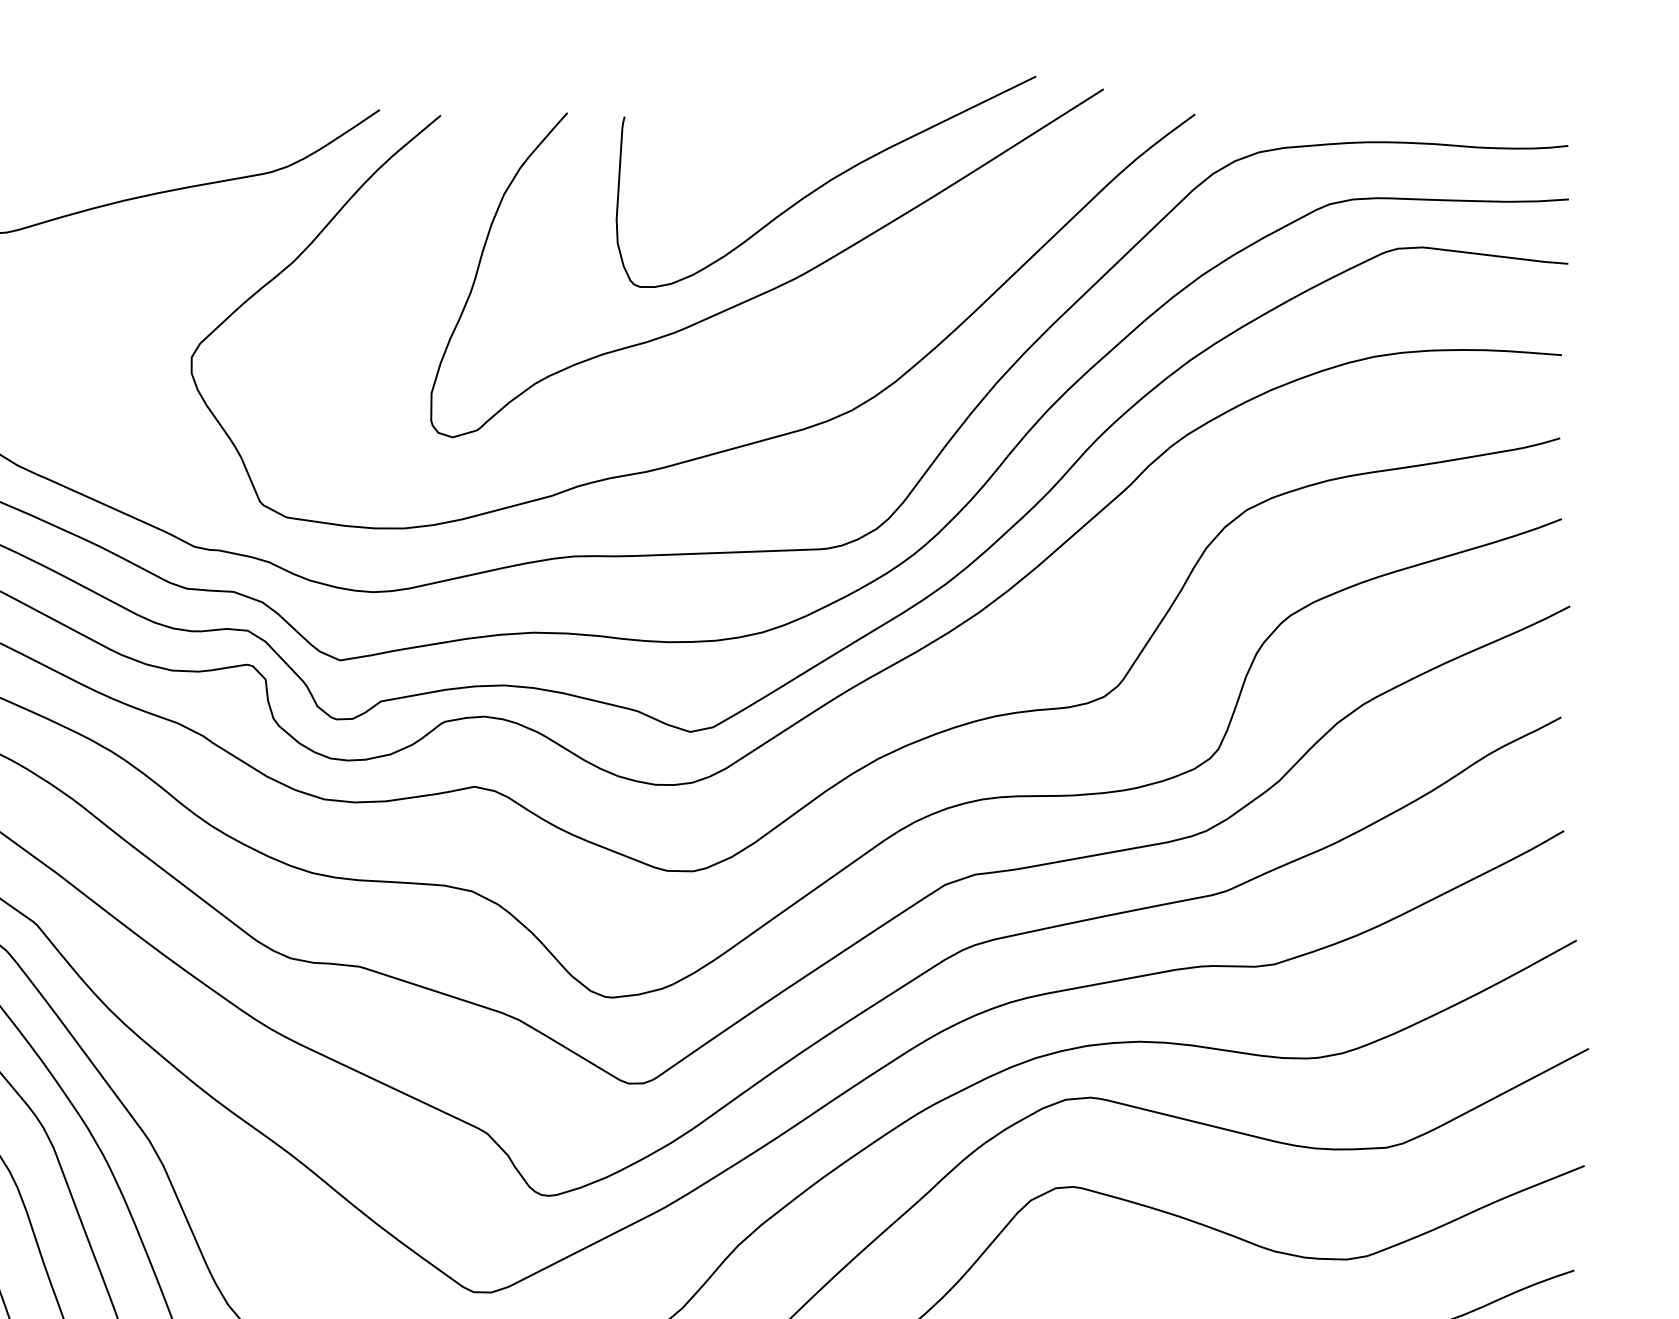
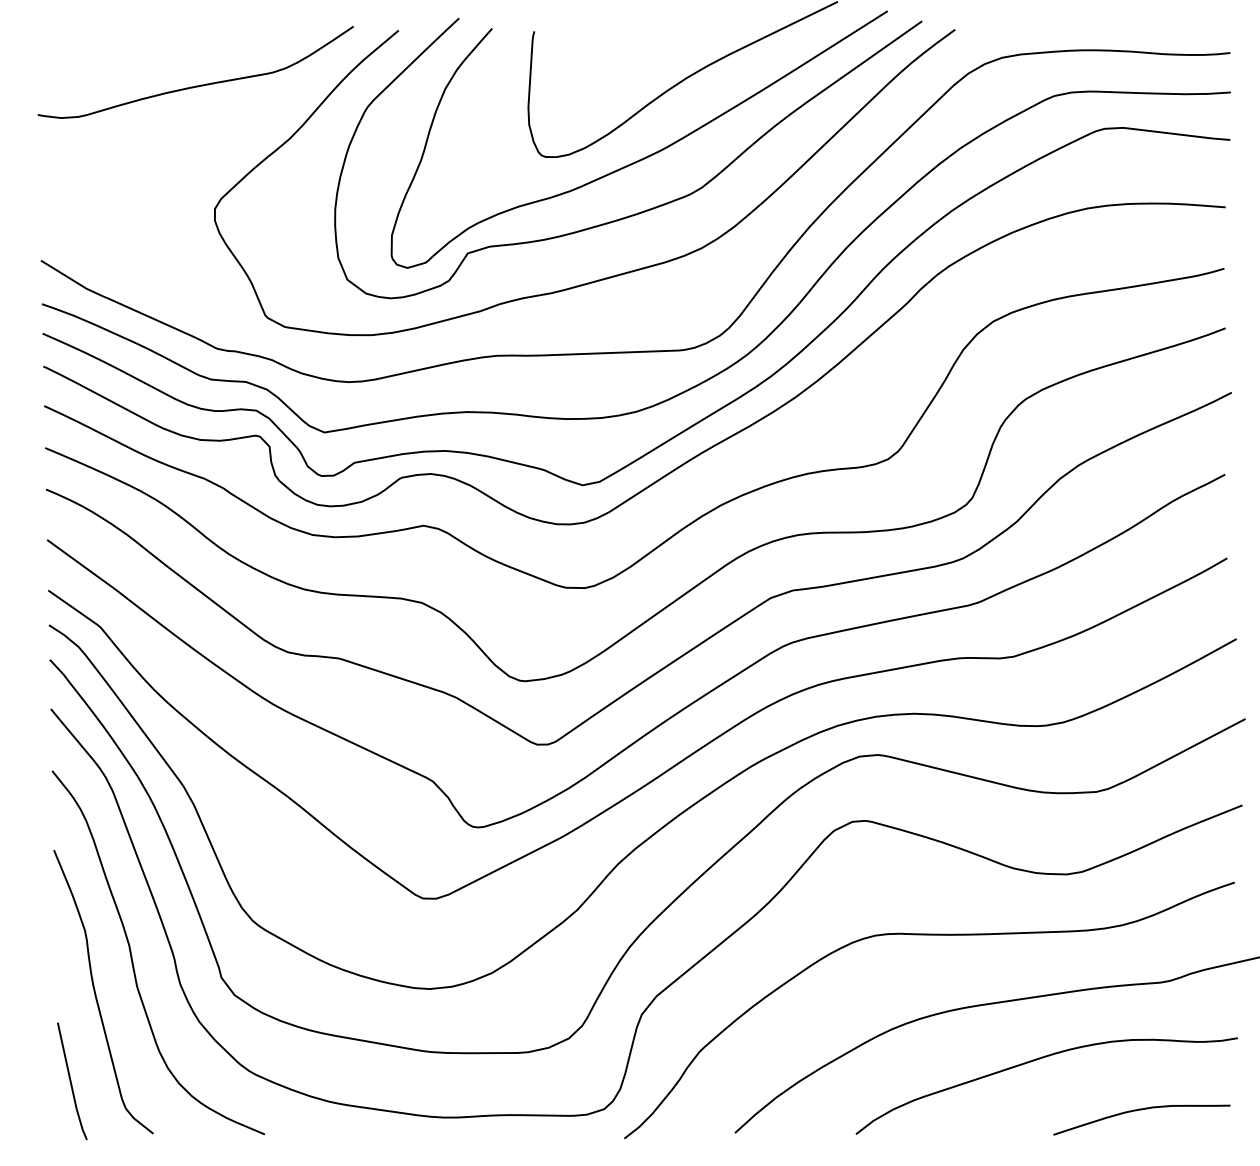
curve: (776, 358) -> (646, 209), added

